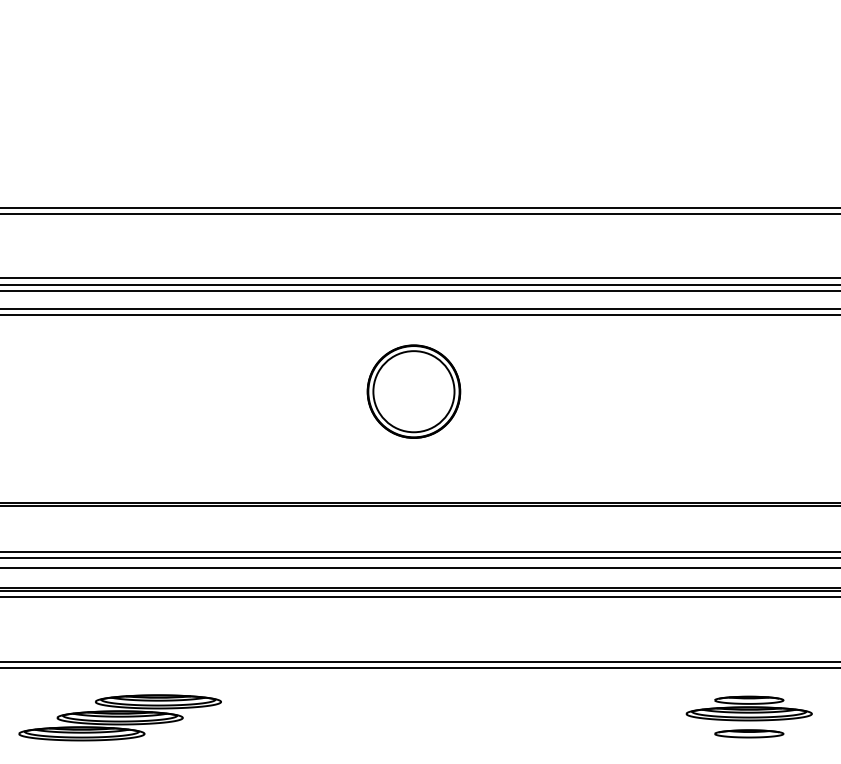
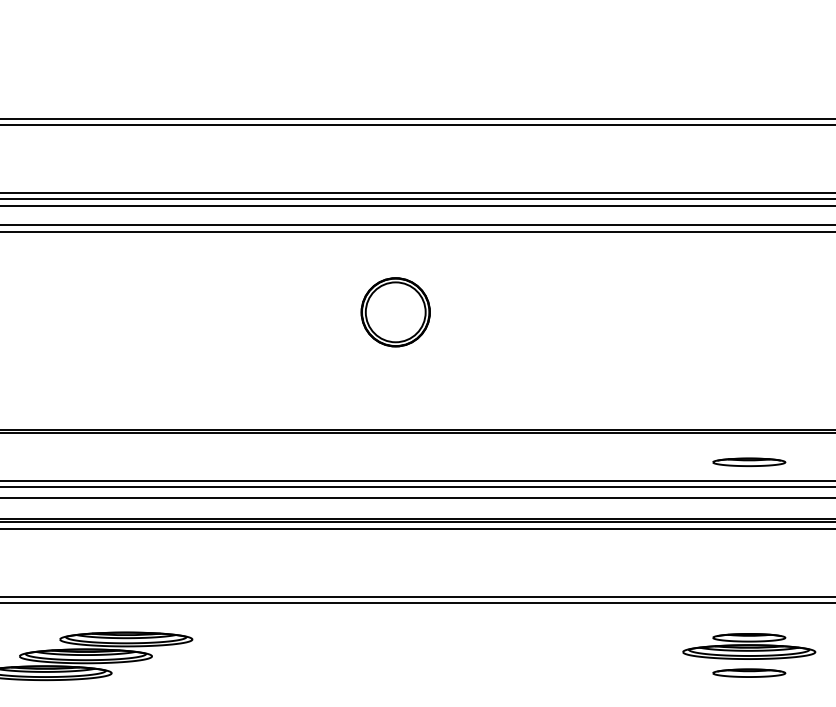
part: (413, 391) -> (395, 312), size x0.7
part: (749, 533) -> (749, 461), added

